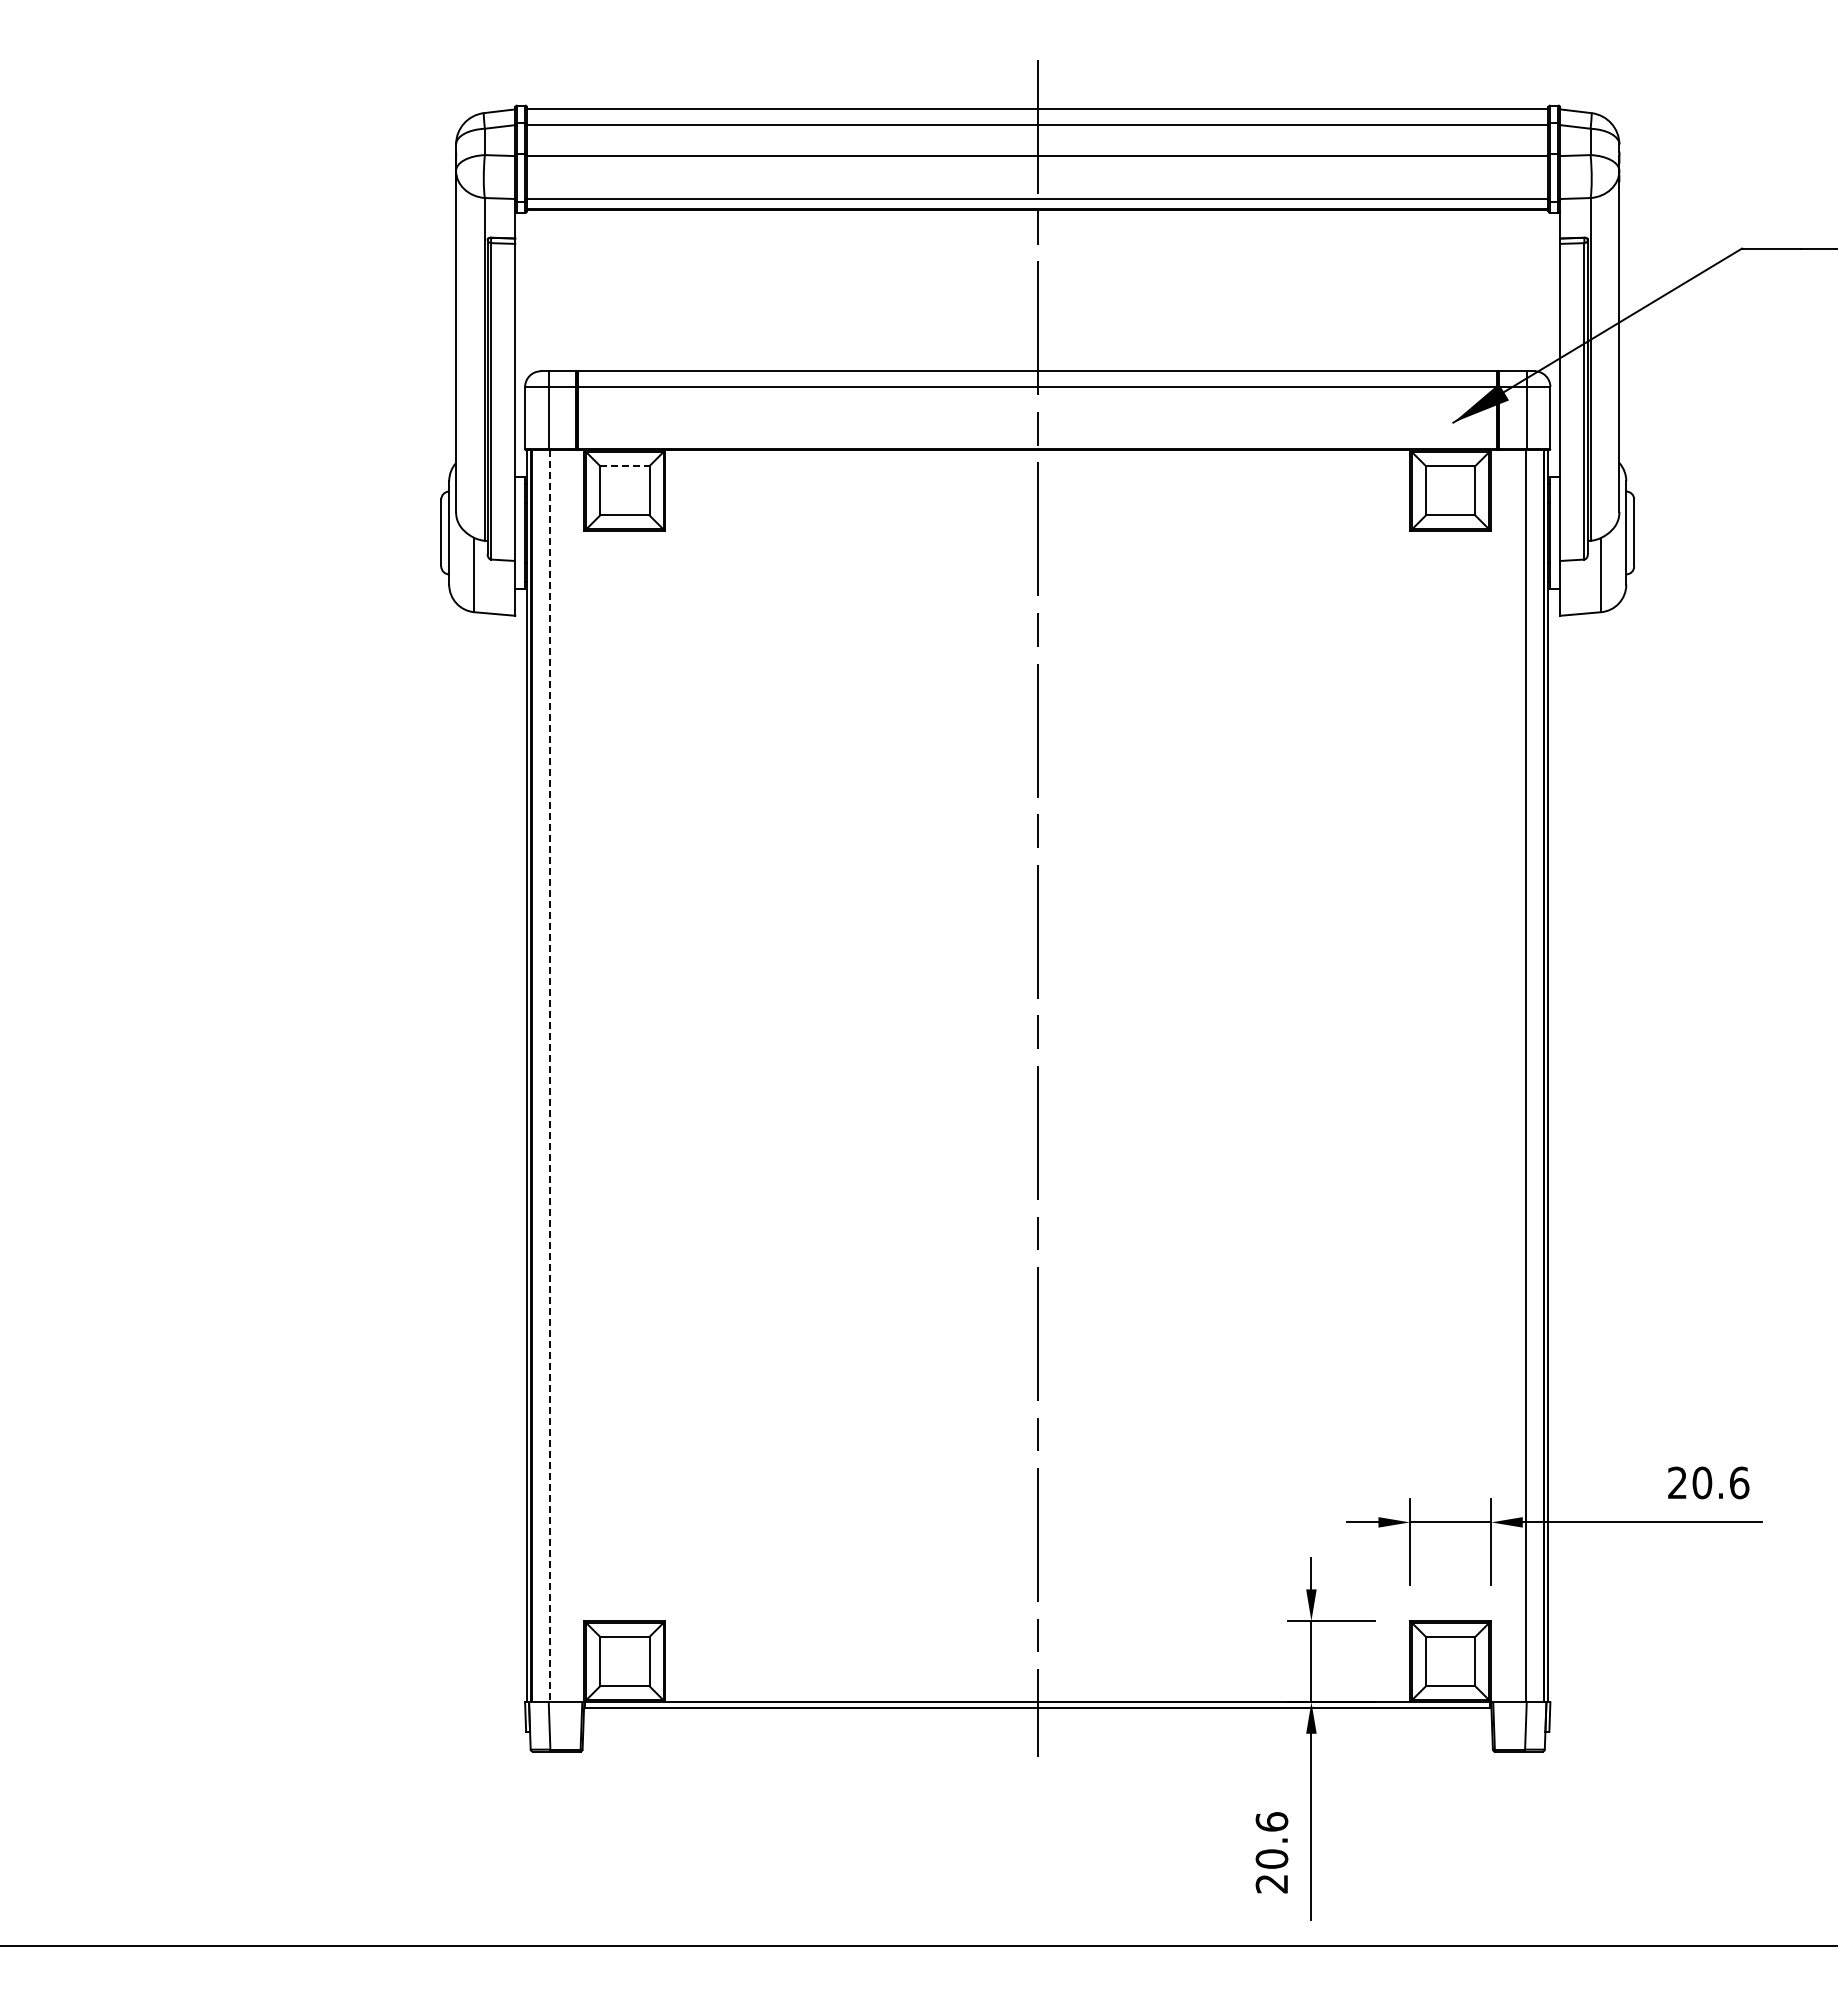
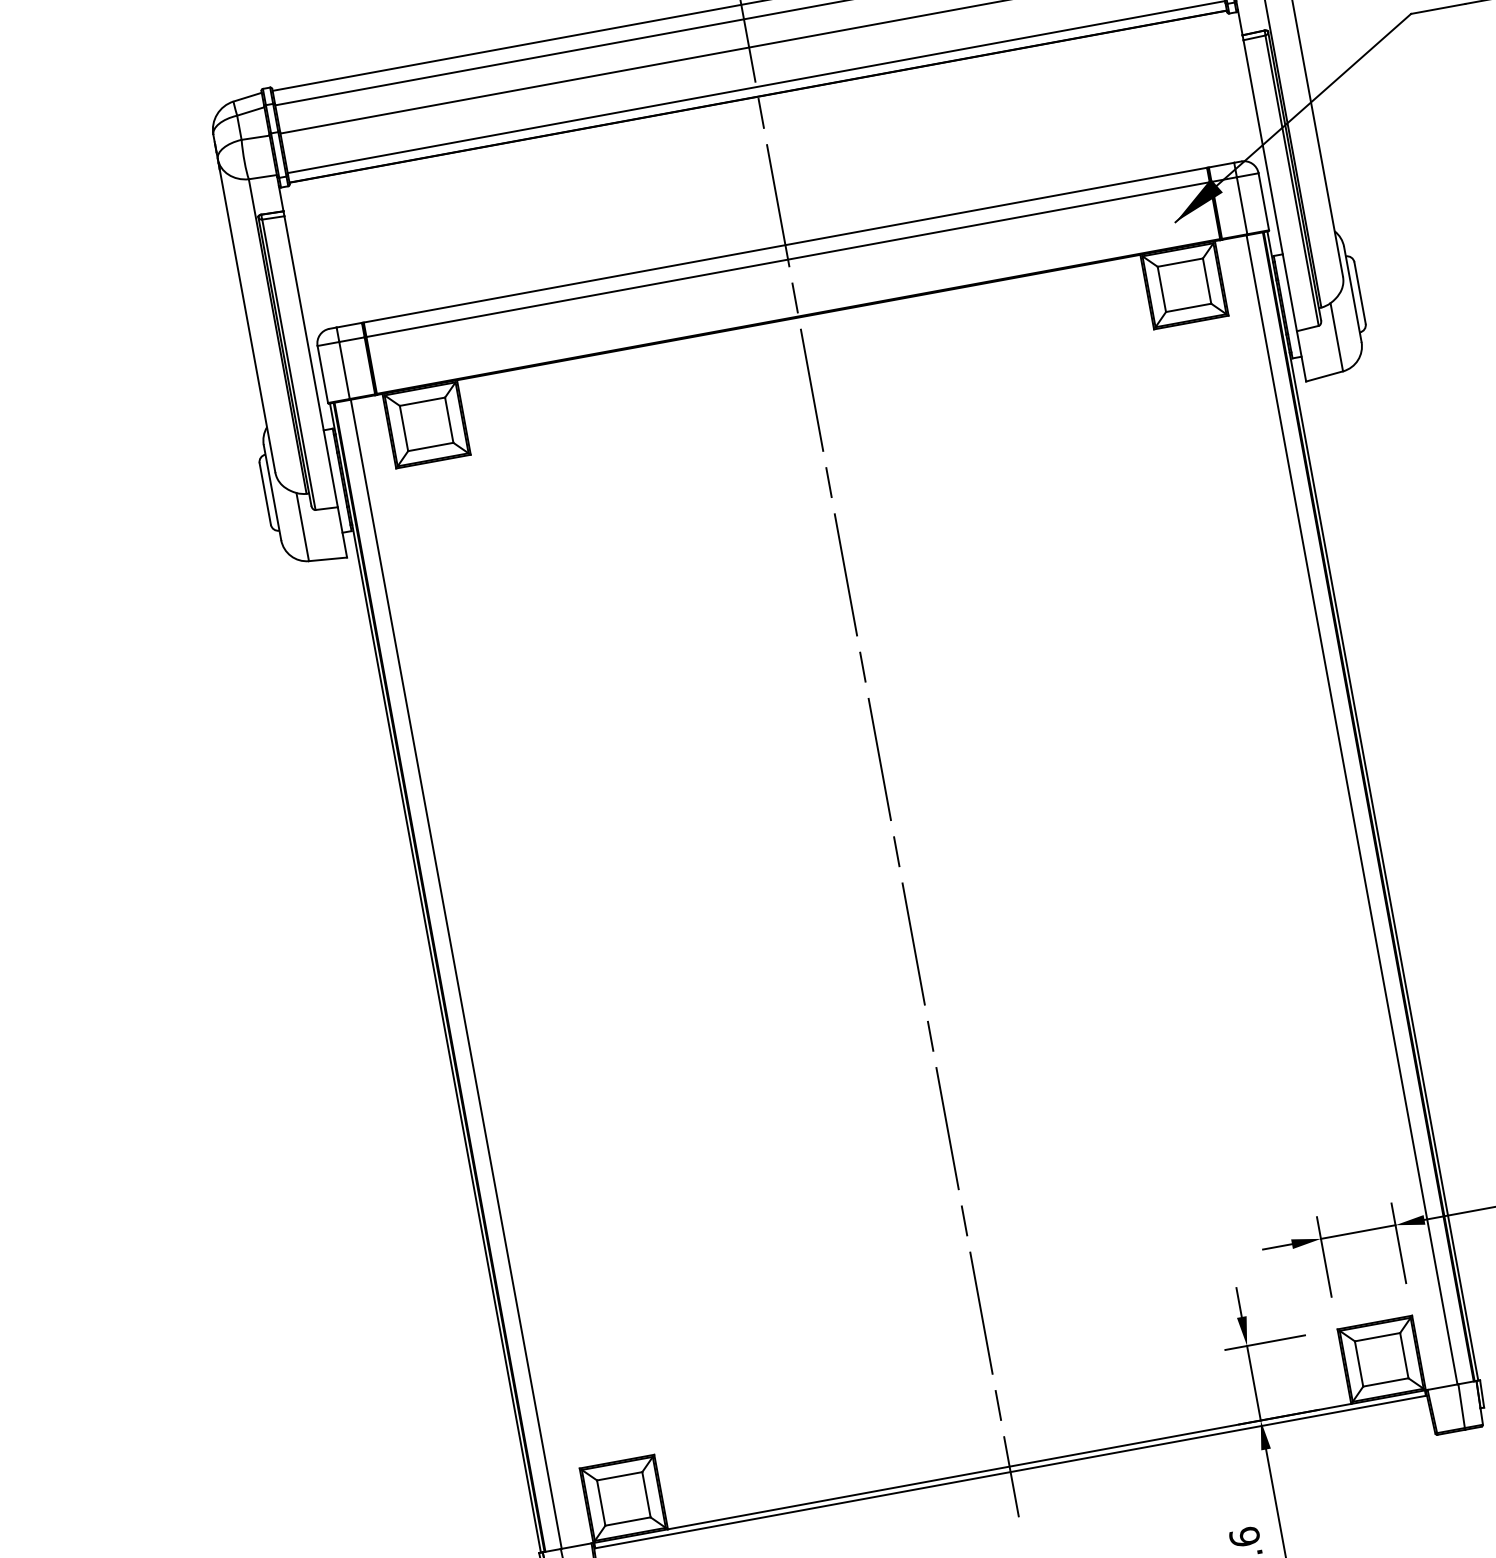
line: (624, 466) -> (422, 402), dashed -> solid
line: (549, 1076) -> (456, 974), dashed -> solid

